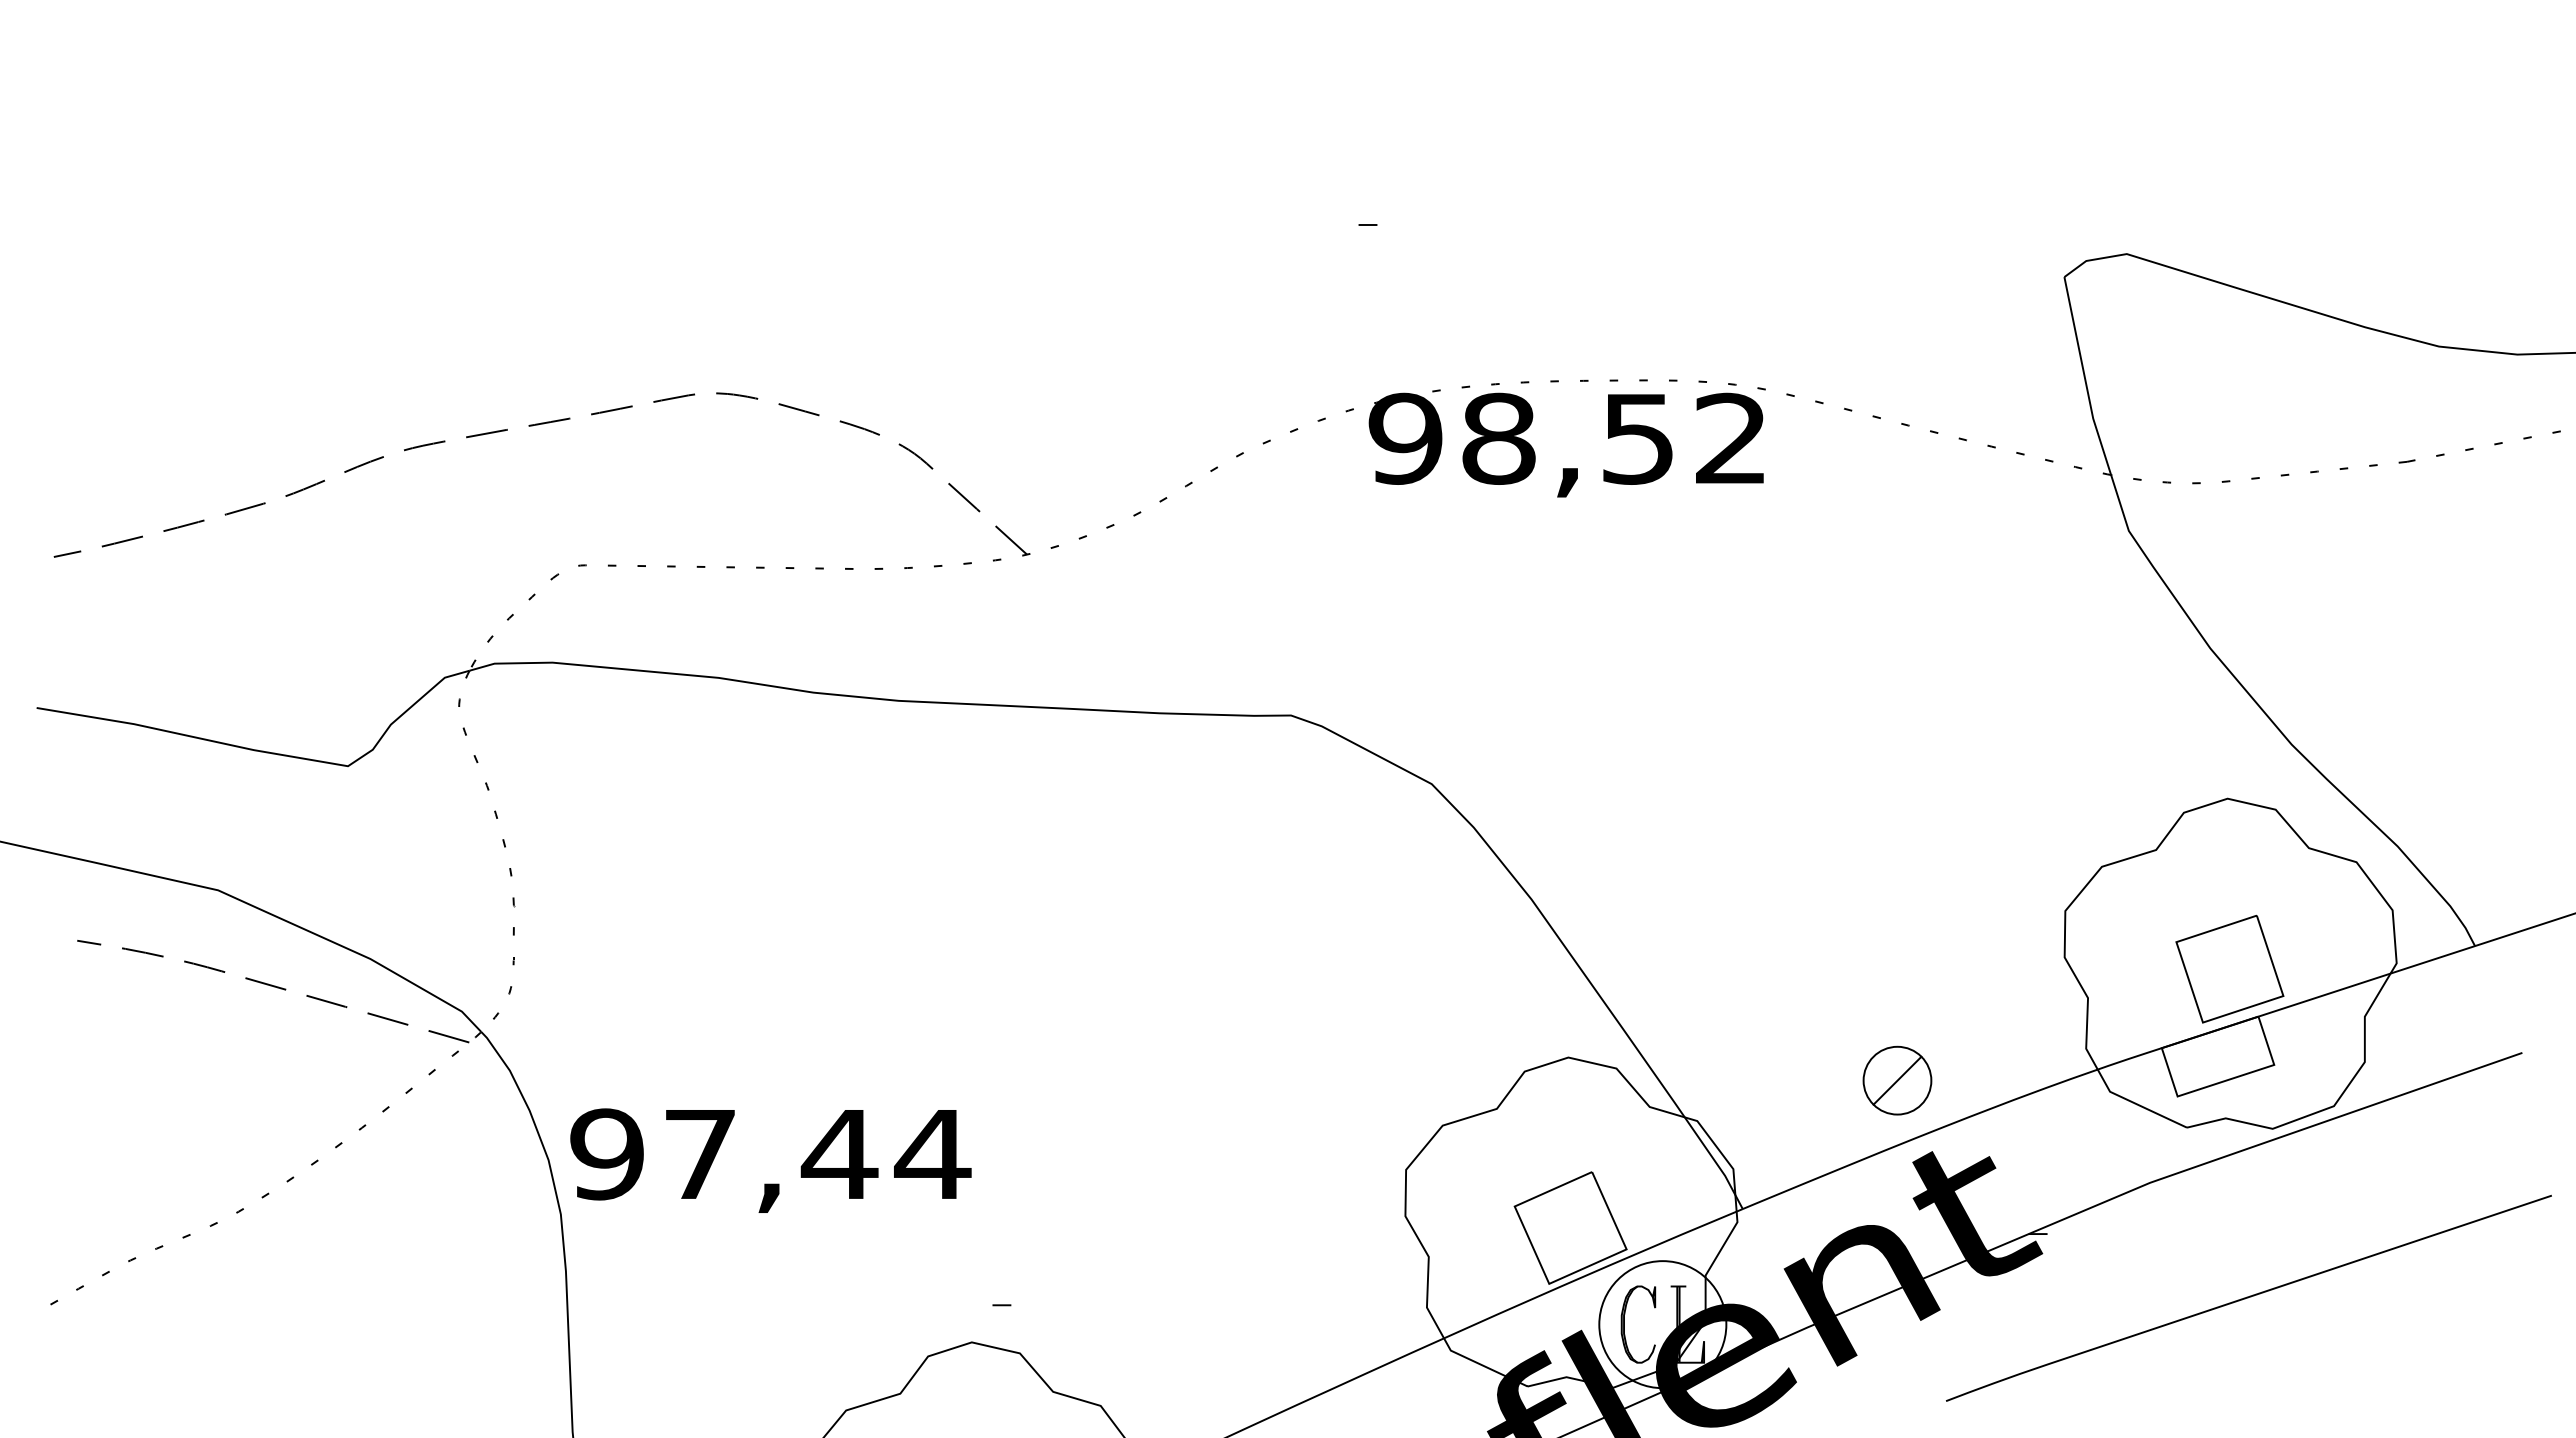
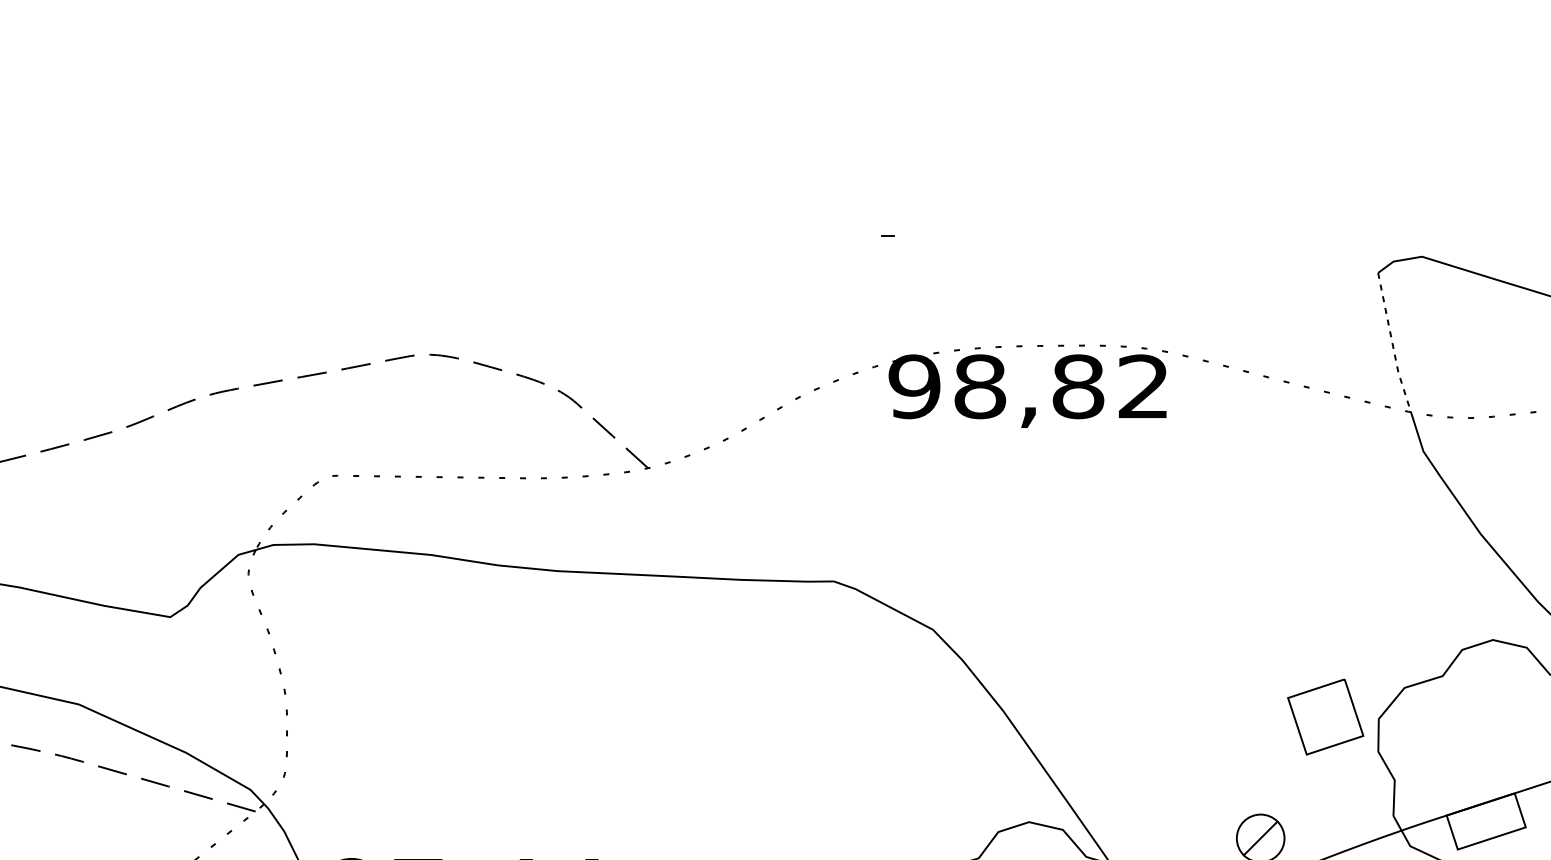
line: (2084, 377) -> (1392, 343), solid -> dashed
text: (1638, 438) -> (1078, 386), 98,52 -> 98,82
part: (2229, 968) -> (1325, 716), moved

